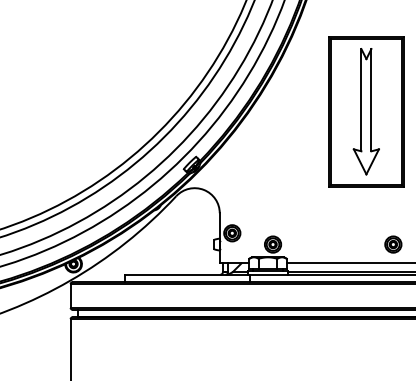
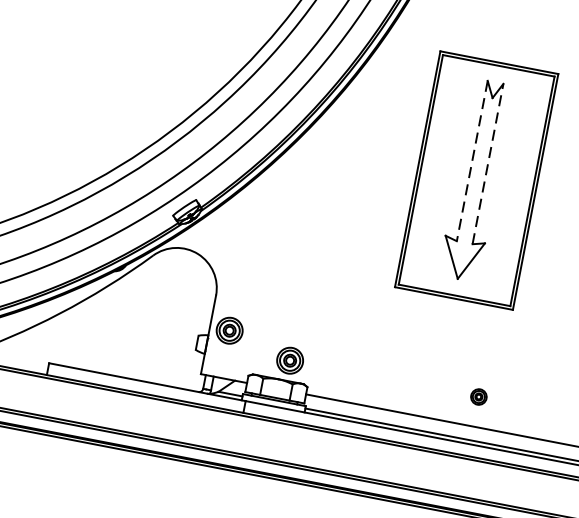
line: (371, 99) -> (488, 162), solid -> dashed
line: (361, 100) -> (472, 161), solid -> dashed
part: (393, 244) -> (479, 396), size x0.6

